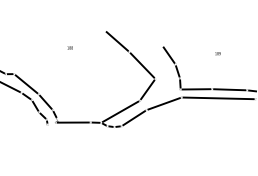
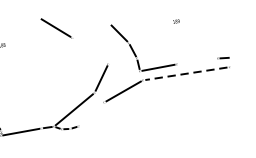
line: (142, 65) -> (90, 51), removed
line: (229, 89) -> (197, 61), removed
line: (218, 98) -> (186, 73), solid -> dashed
line: (133, 118) -> (90, 114), removed

